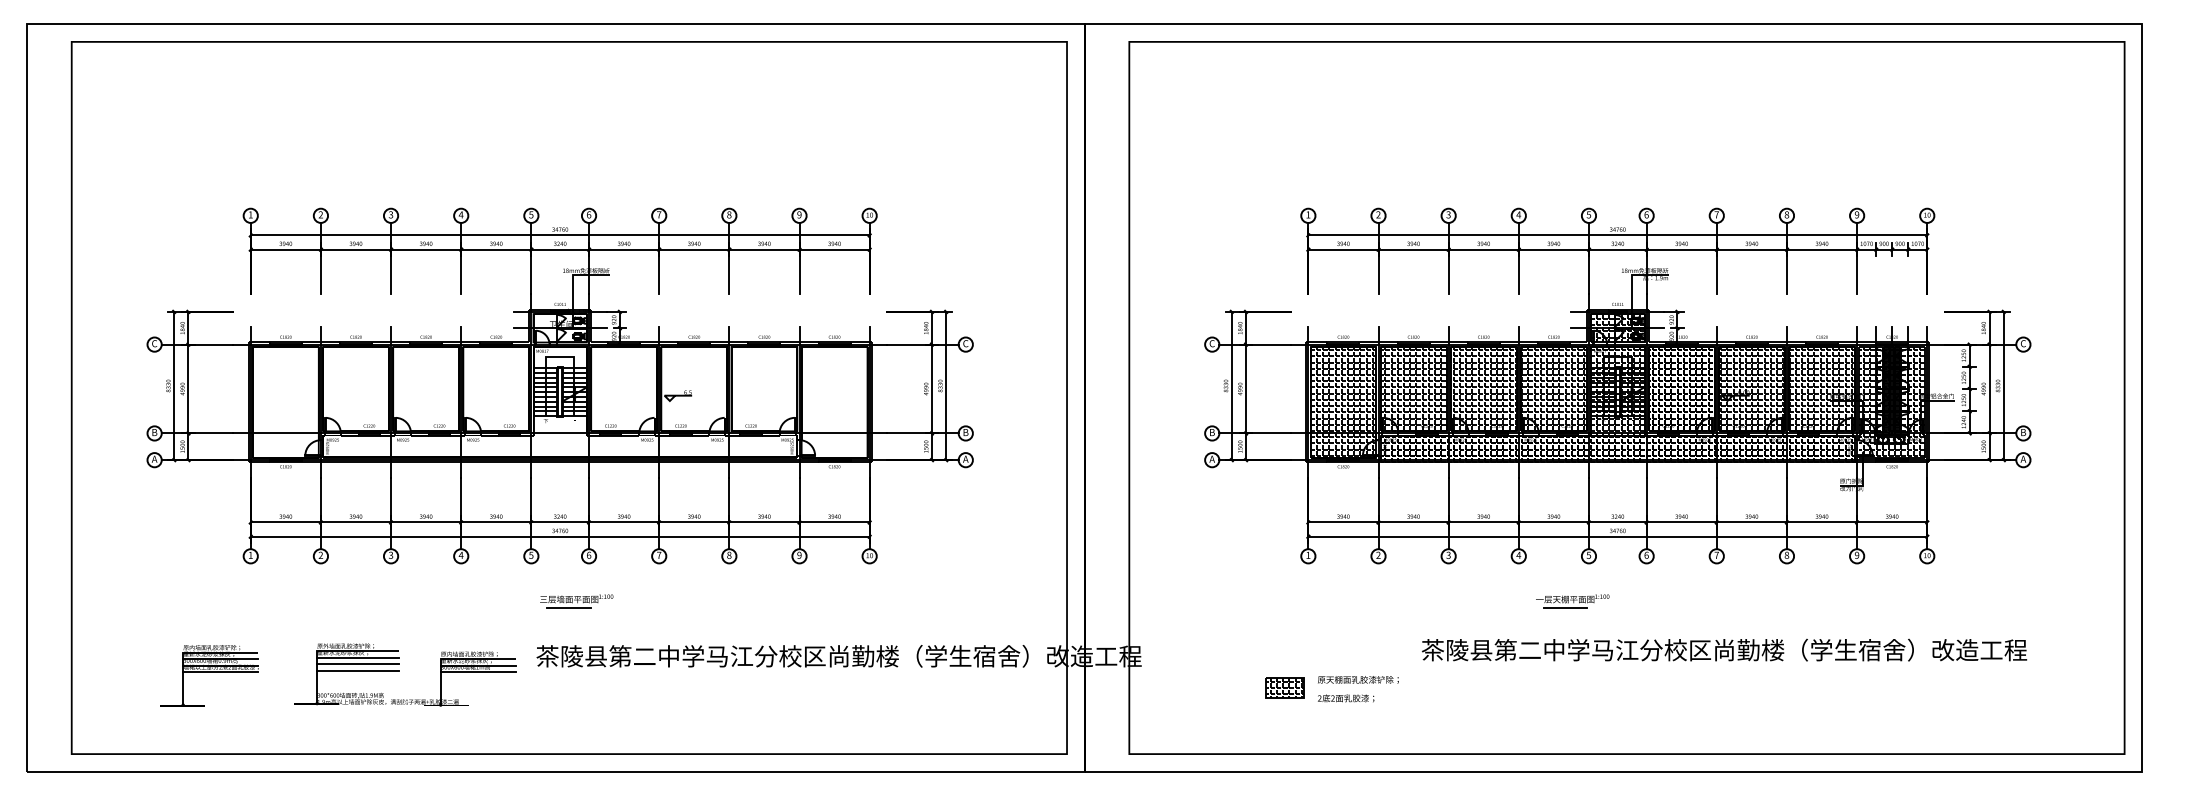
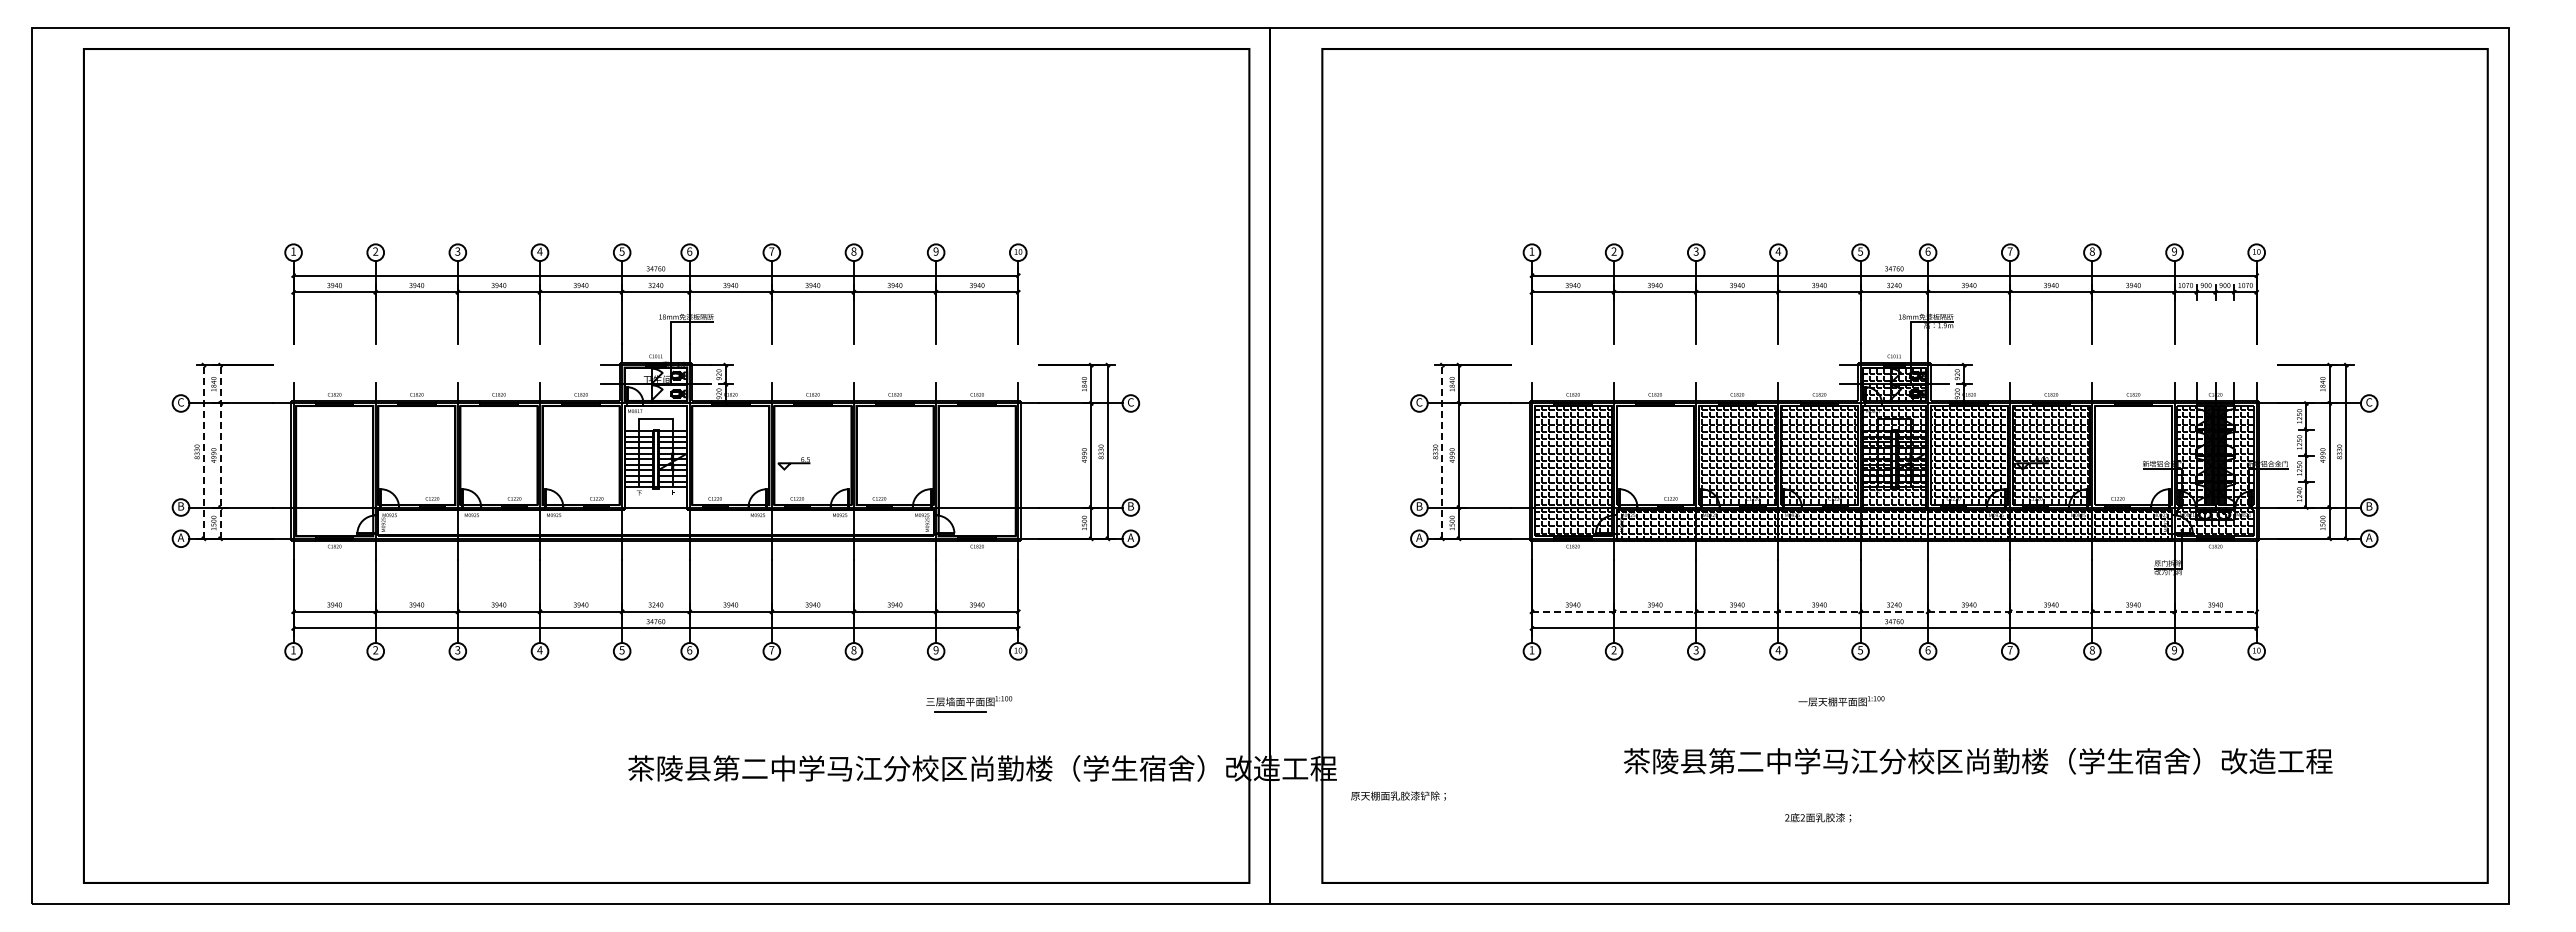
line: (173, 385) -> (203, 451), solid -> dashed
line: (188, 385) -> (220, 451), solid -> dashed
line: (1231, 385) -> (1442, 451), solid -> dashed
hatch: (1412, 389) -> (1654, 455), removed
hatch: (1822, 389) -> (2133, 455), removed
line: (1617, 522) -> (1894, 611), solid -> dashed
part: (576, 601) -> (969, 704), moved
line: (1565, 608) -> (1832, 712), removed
text: (1723, 650) -> (1977, 761), moved
part: (399, 670) -> (467, 785), removed
part: (209, 675) -> (245, 791), removed
text: (1358, 679) -> (1398, 795), moved
part: (1284, 687) -> (1504, 805), removed
text: (1346, 698) -> (1818, 817), moved

